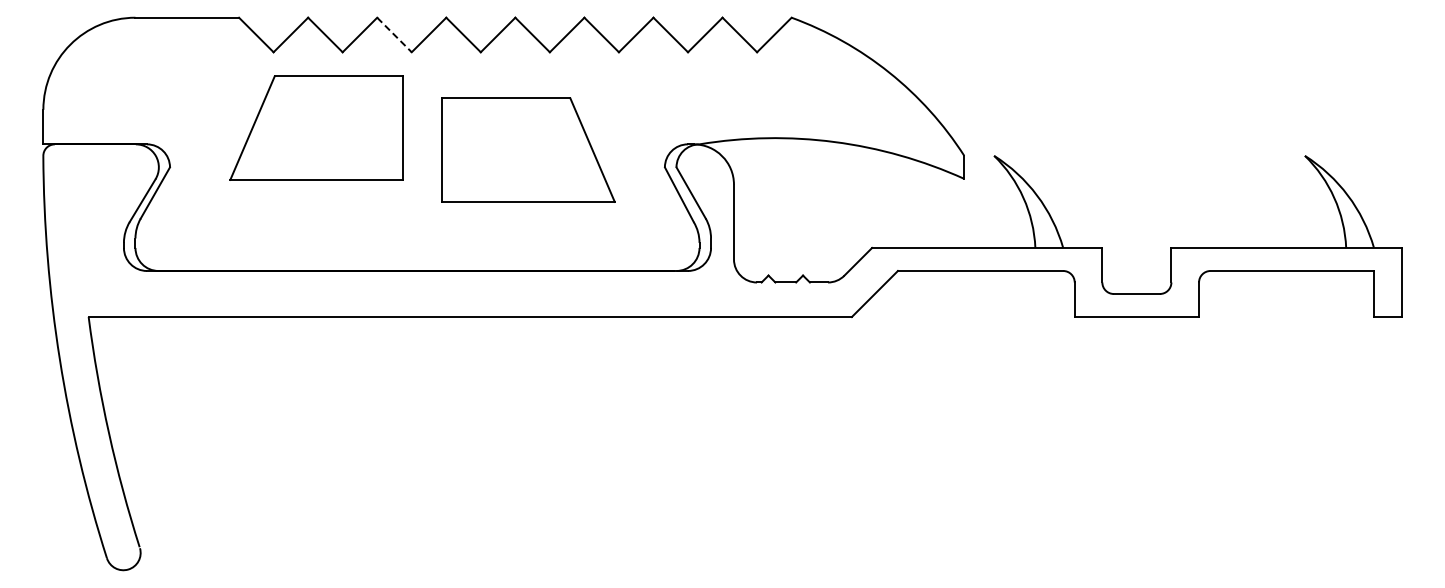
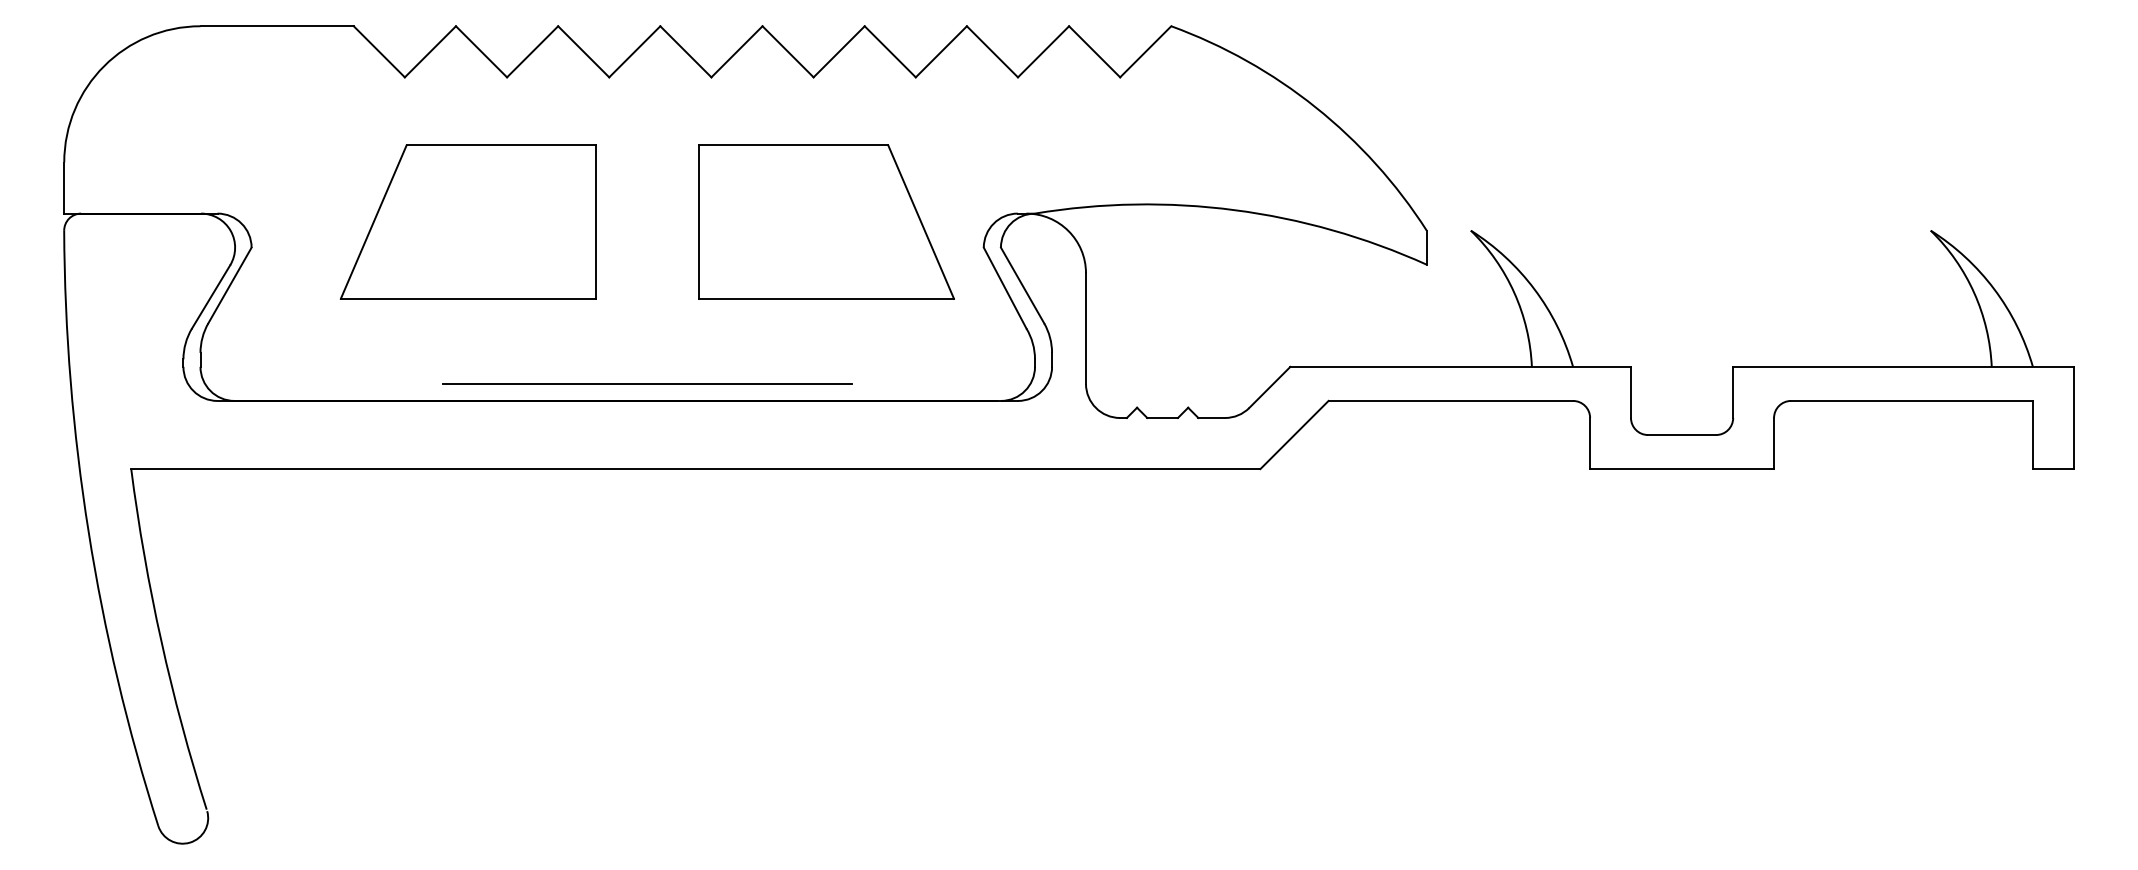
line: (394, 35) -> (583, 52), dashed -> solid
part: (316, 127) -> (468, 221), moved
part: (528, 149) -> (826, 221), moved
line: (437, 259) -> (647, 383), added

